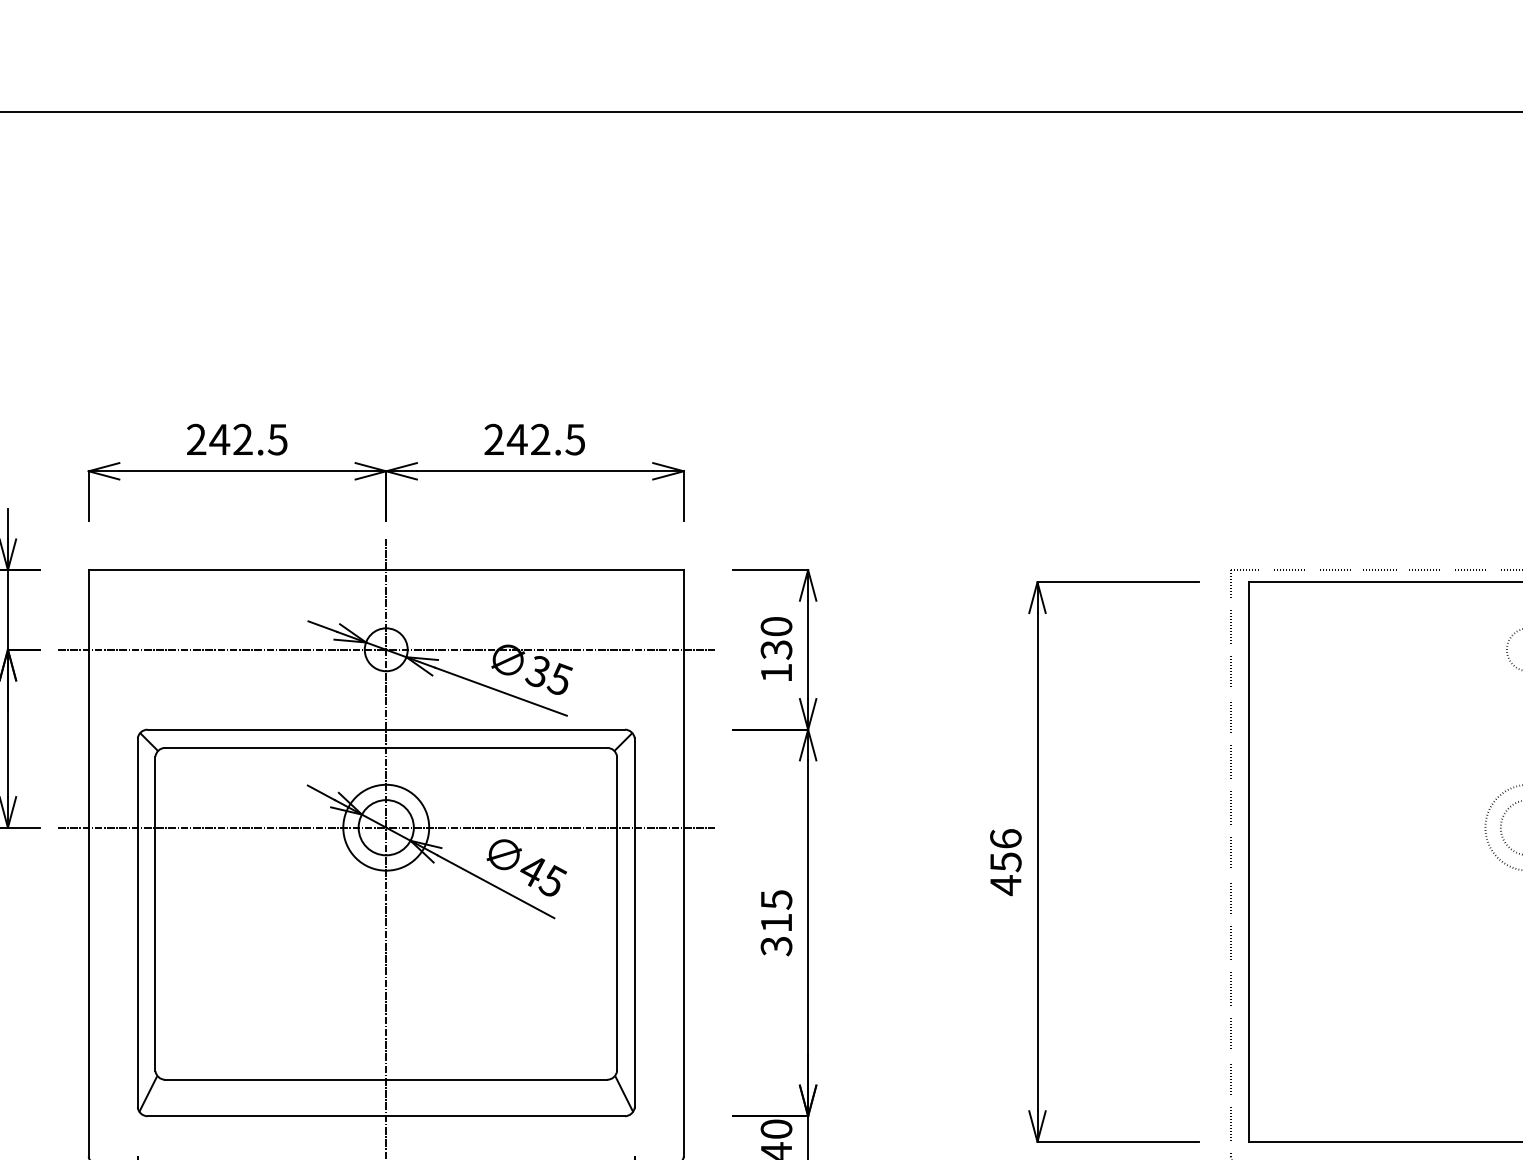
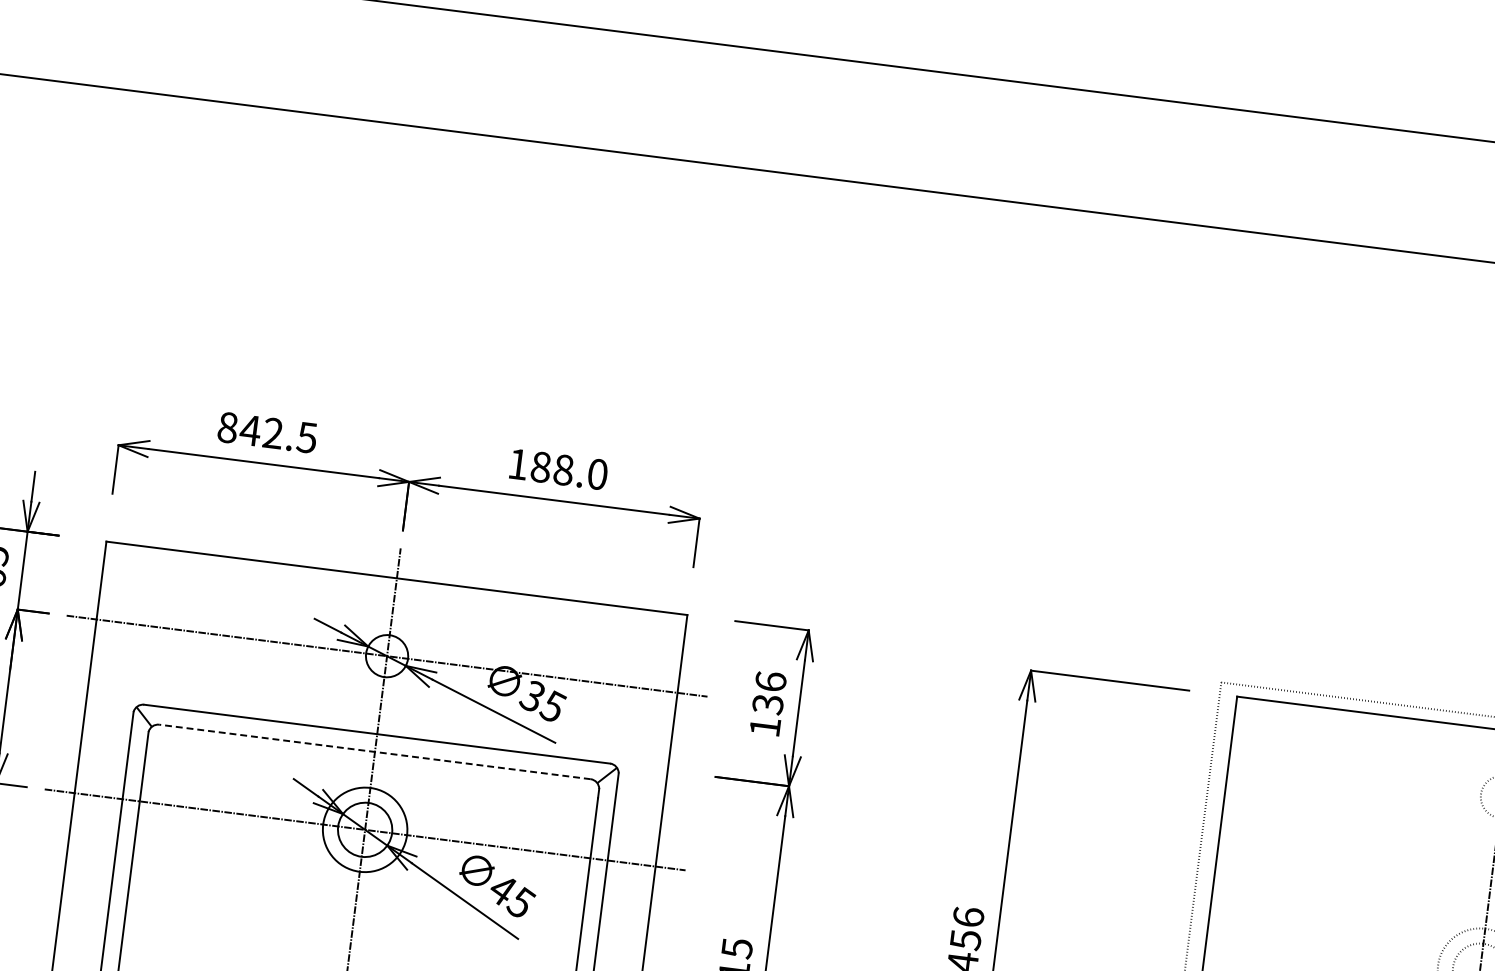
text: (196, 439) -> (227, 427), 242.5 -> 842.5
text: (534, 439) -> (557, 469), 242.5 -> 188.0
text: (776, 626) -> (770, 681), 130 -> 136
line: (386, 747) -> (375, 751), solid -> dashed

